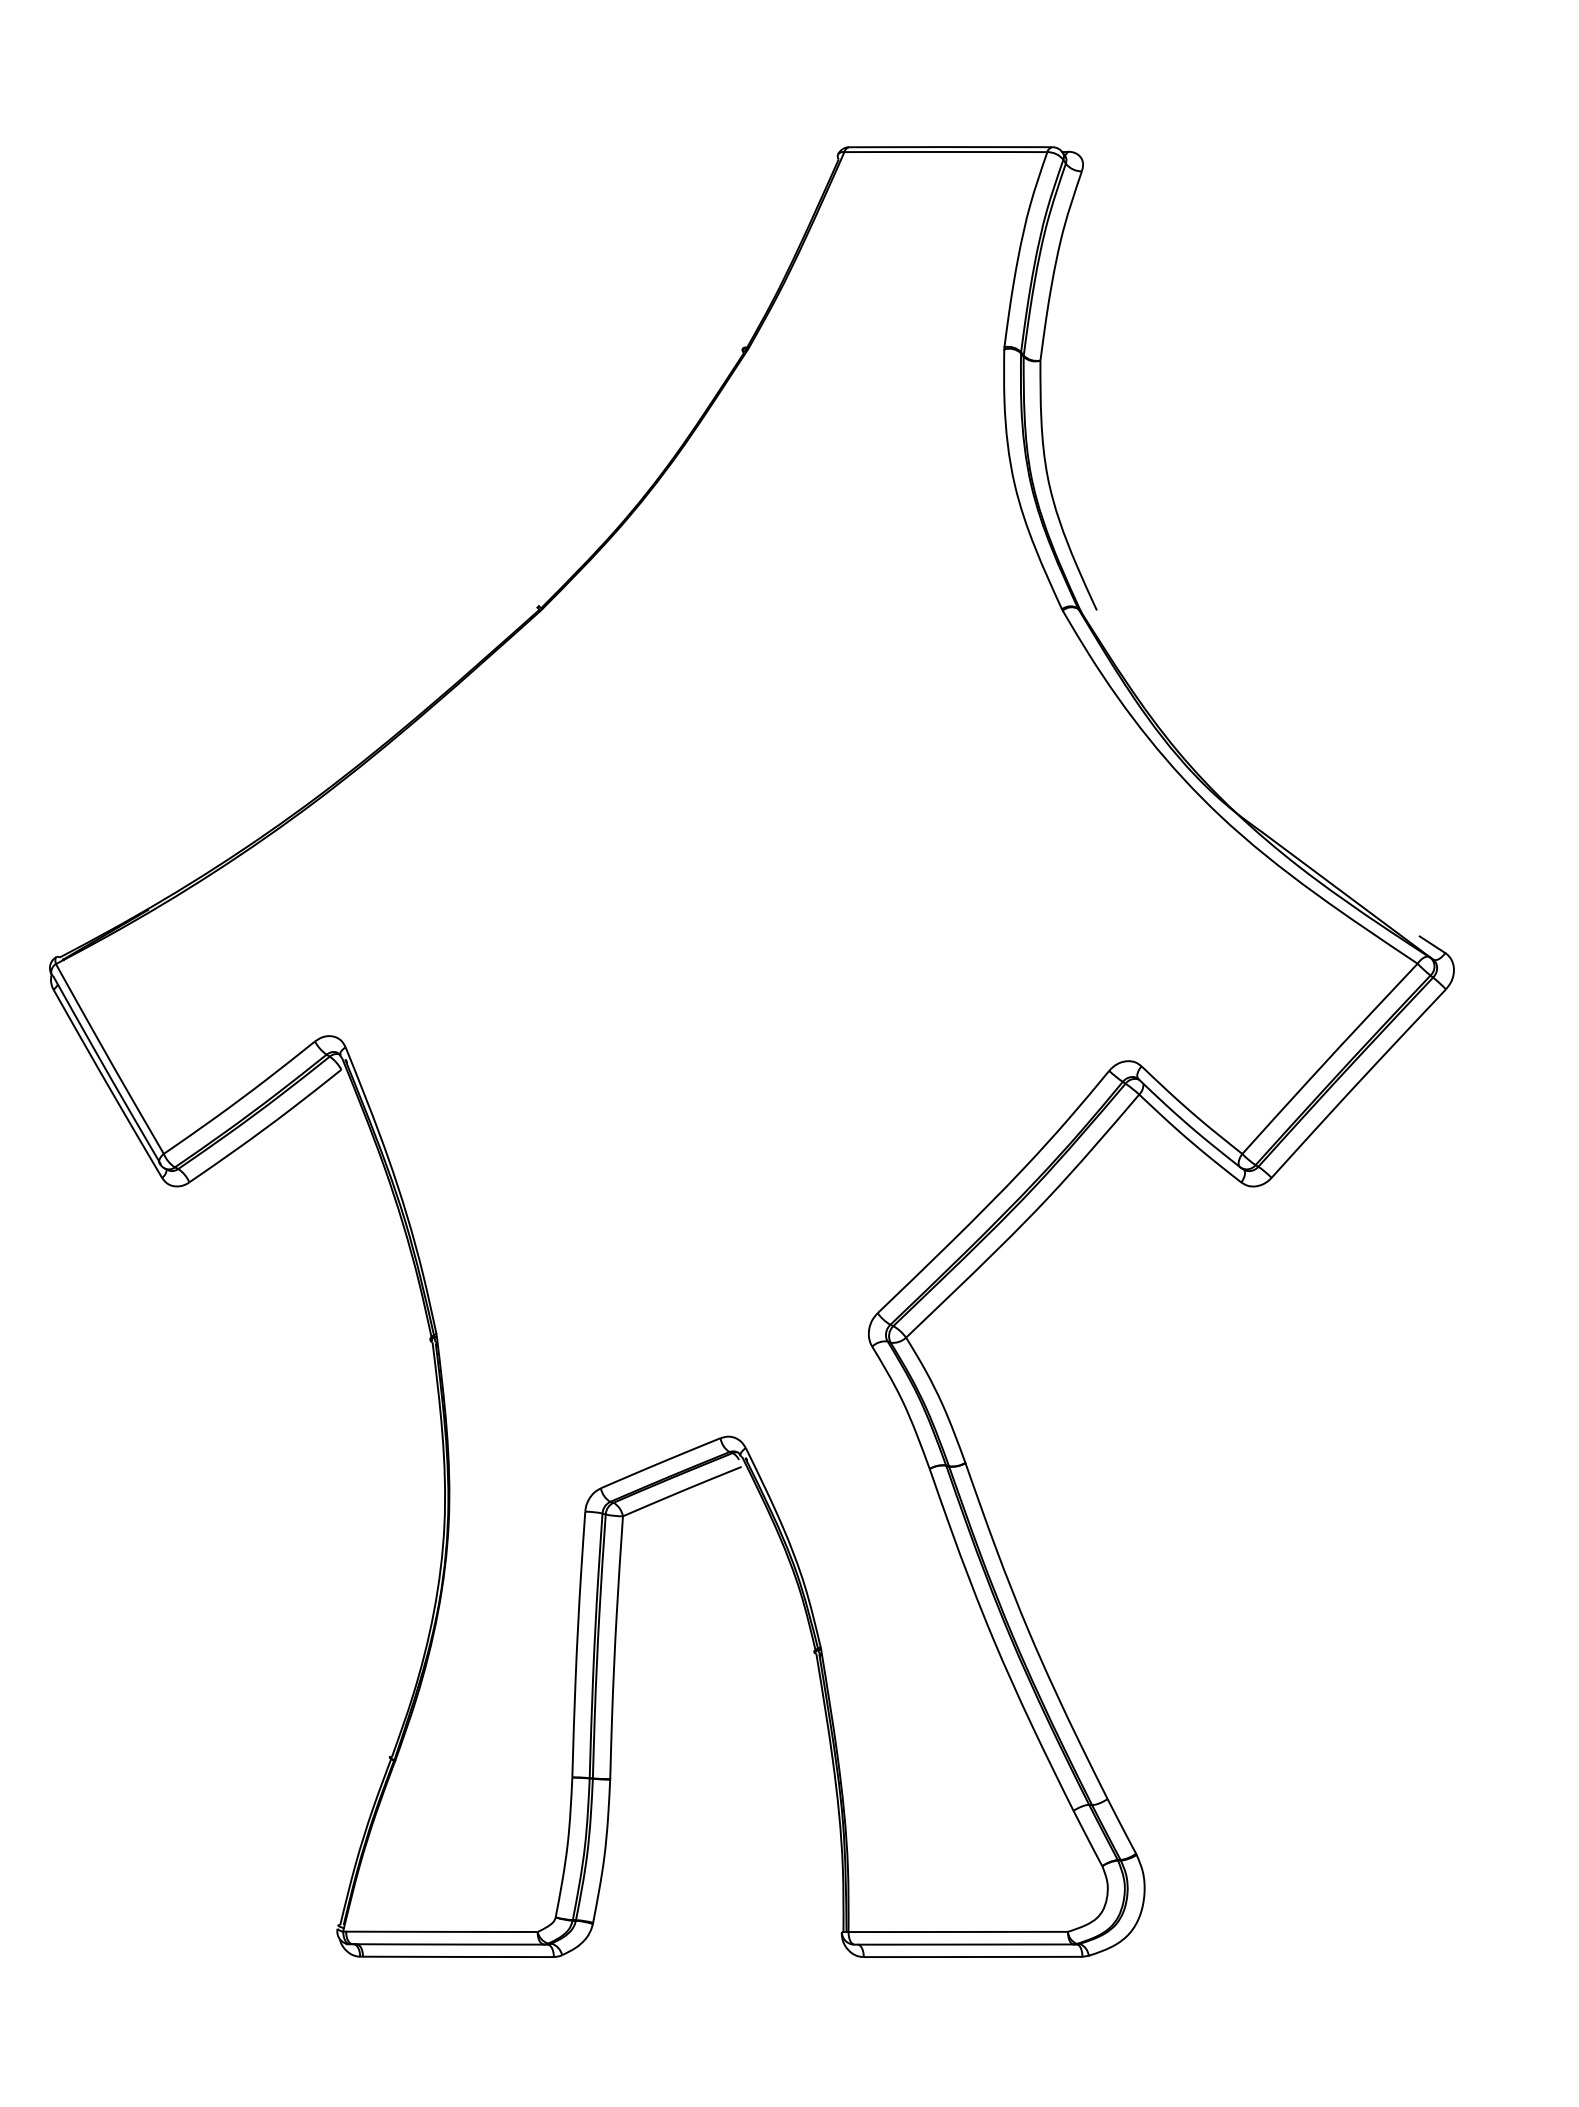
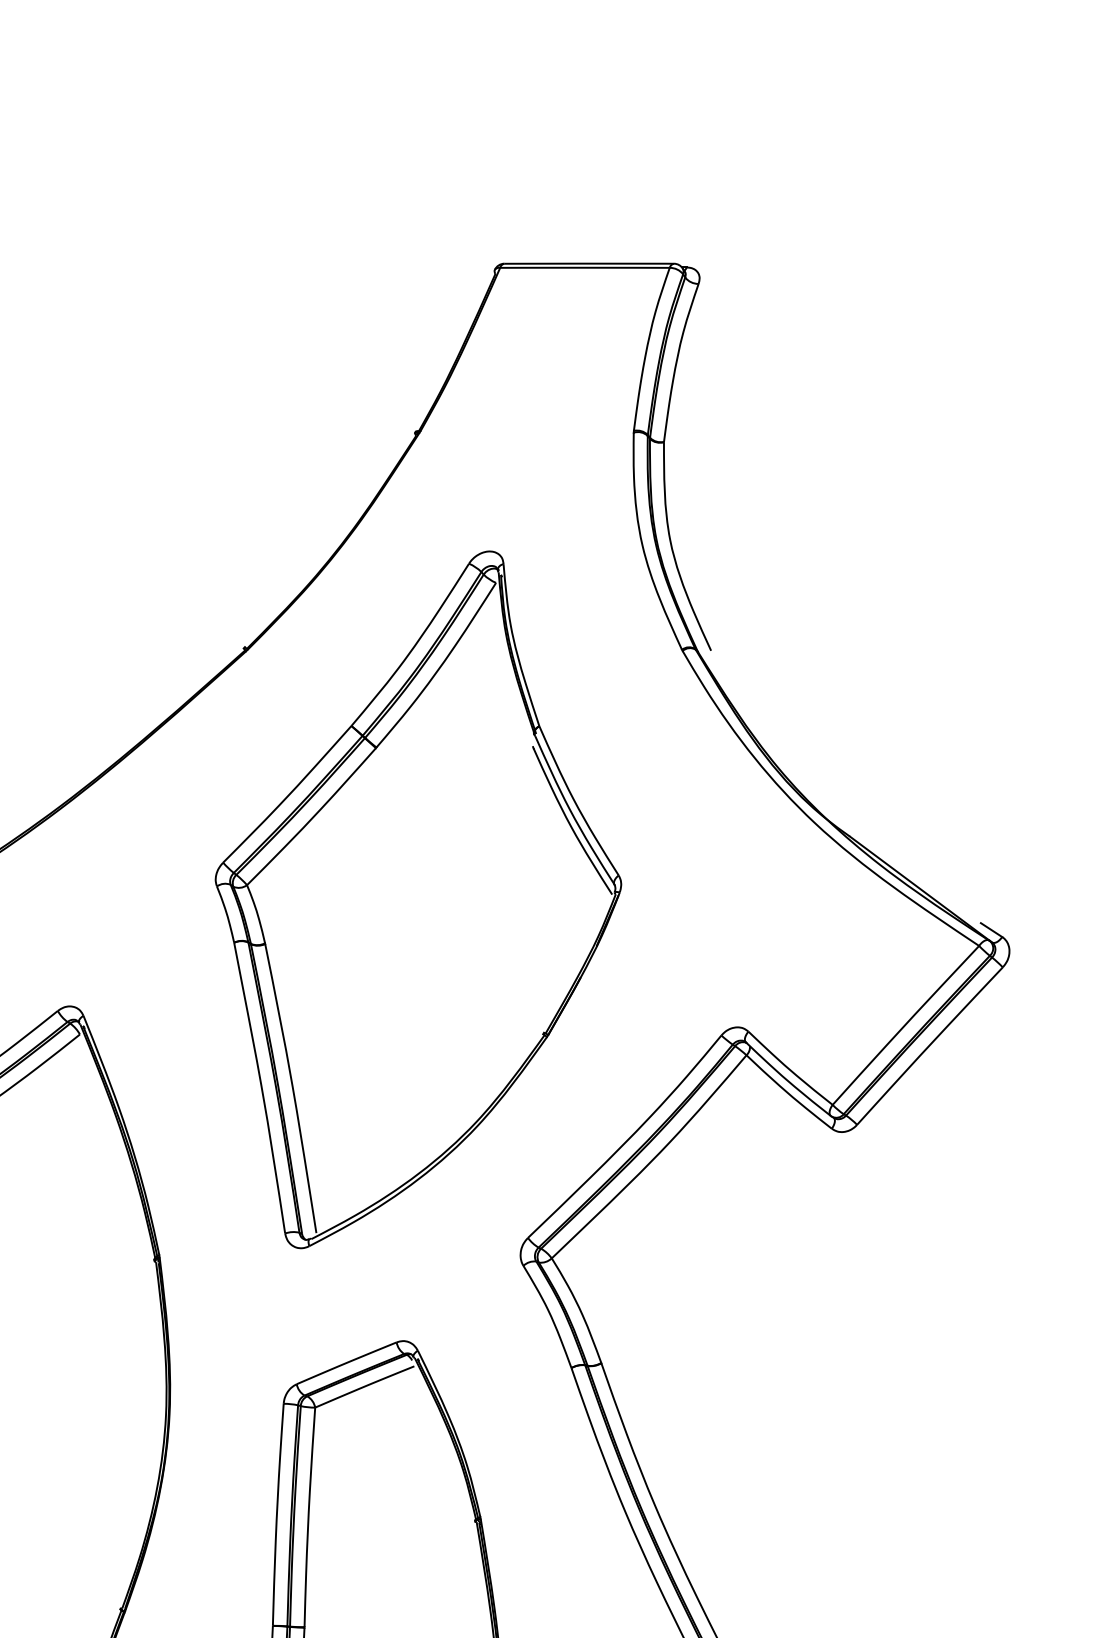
part: (746, 908) -> (418, 899), added

